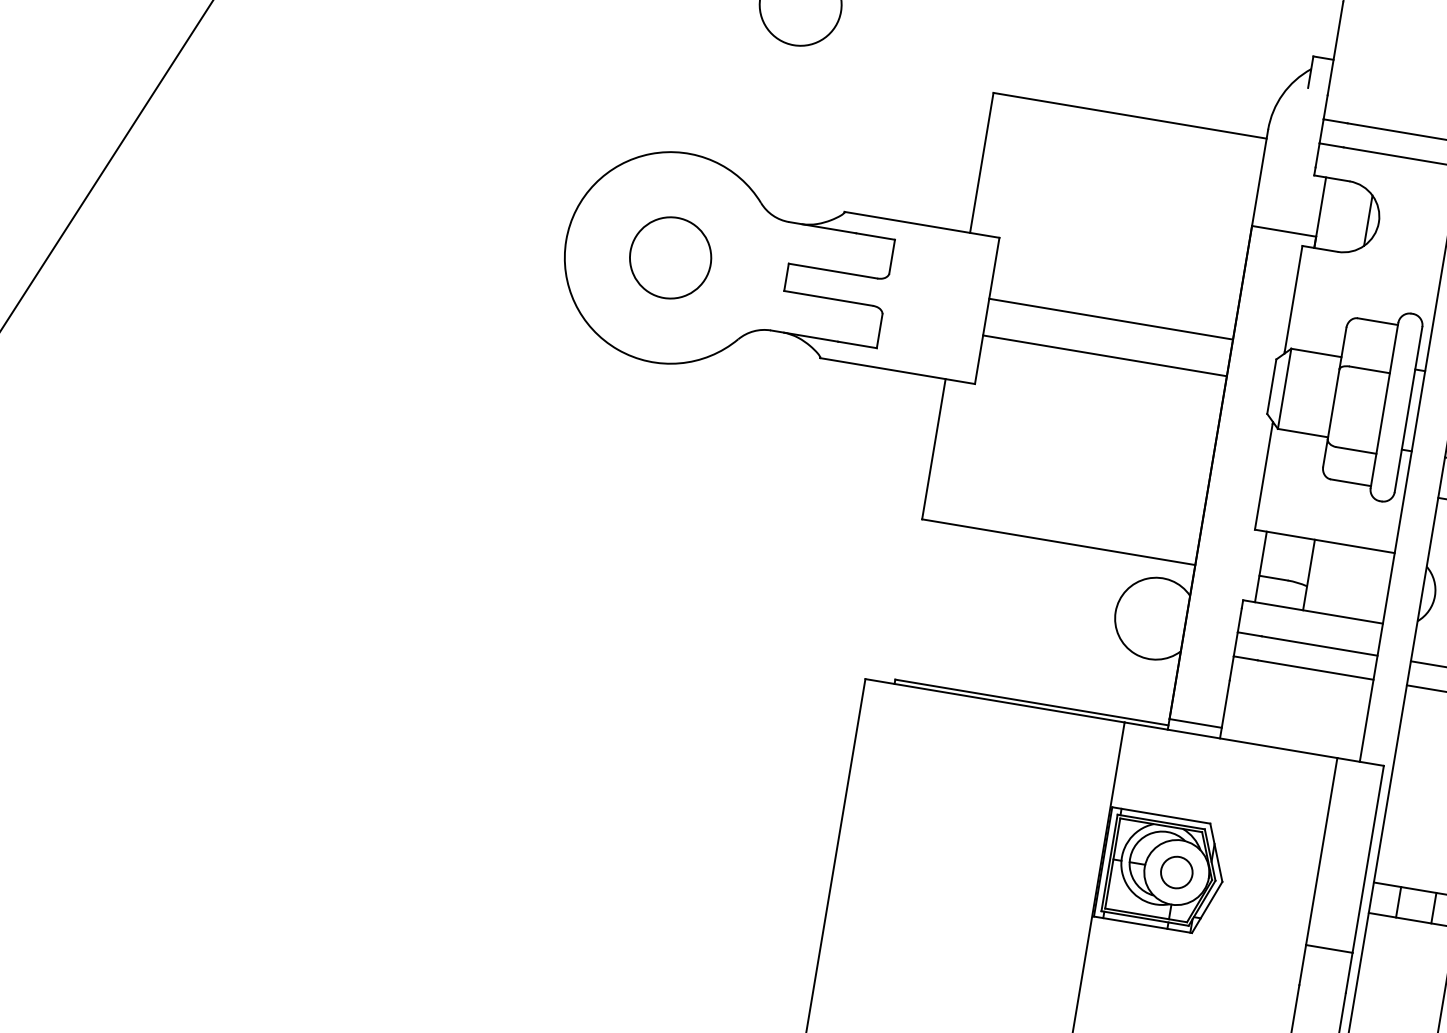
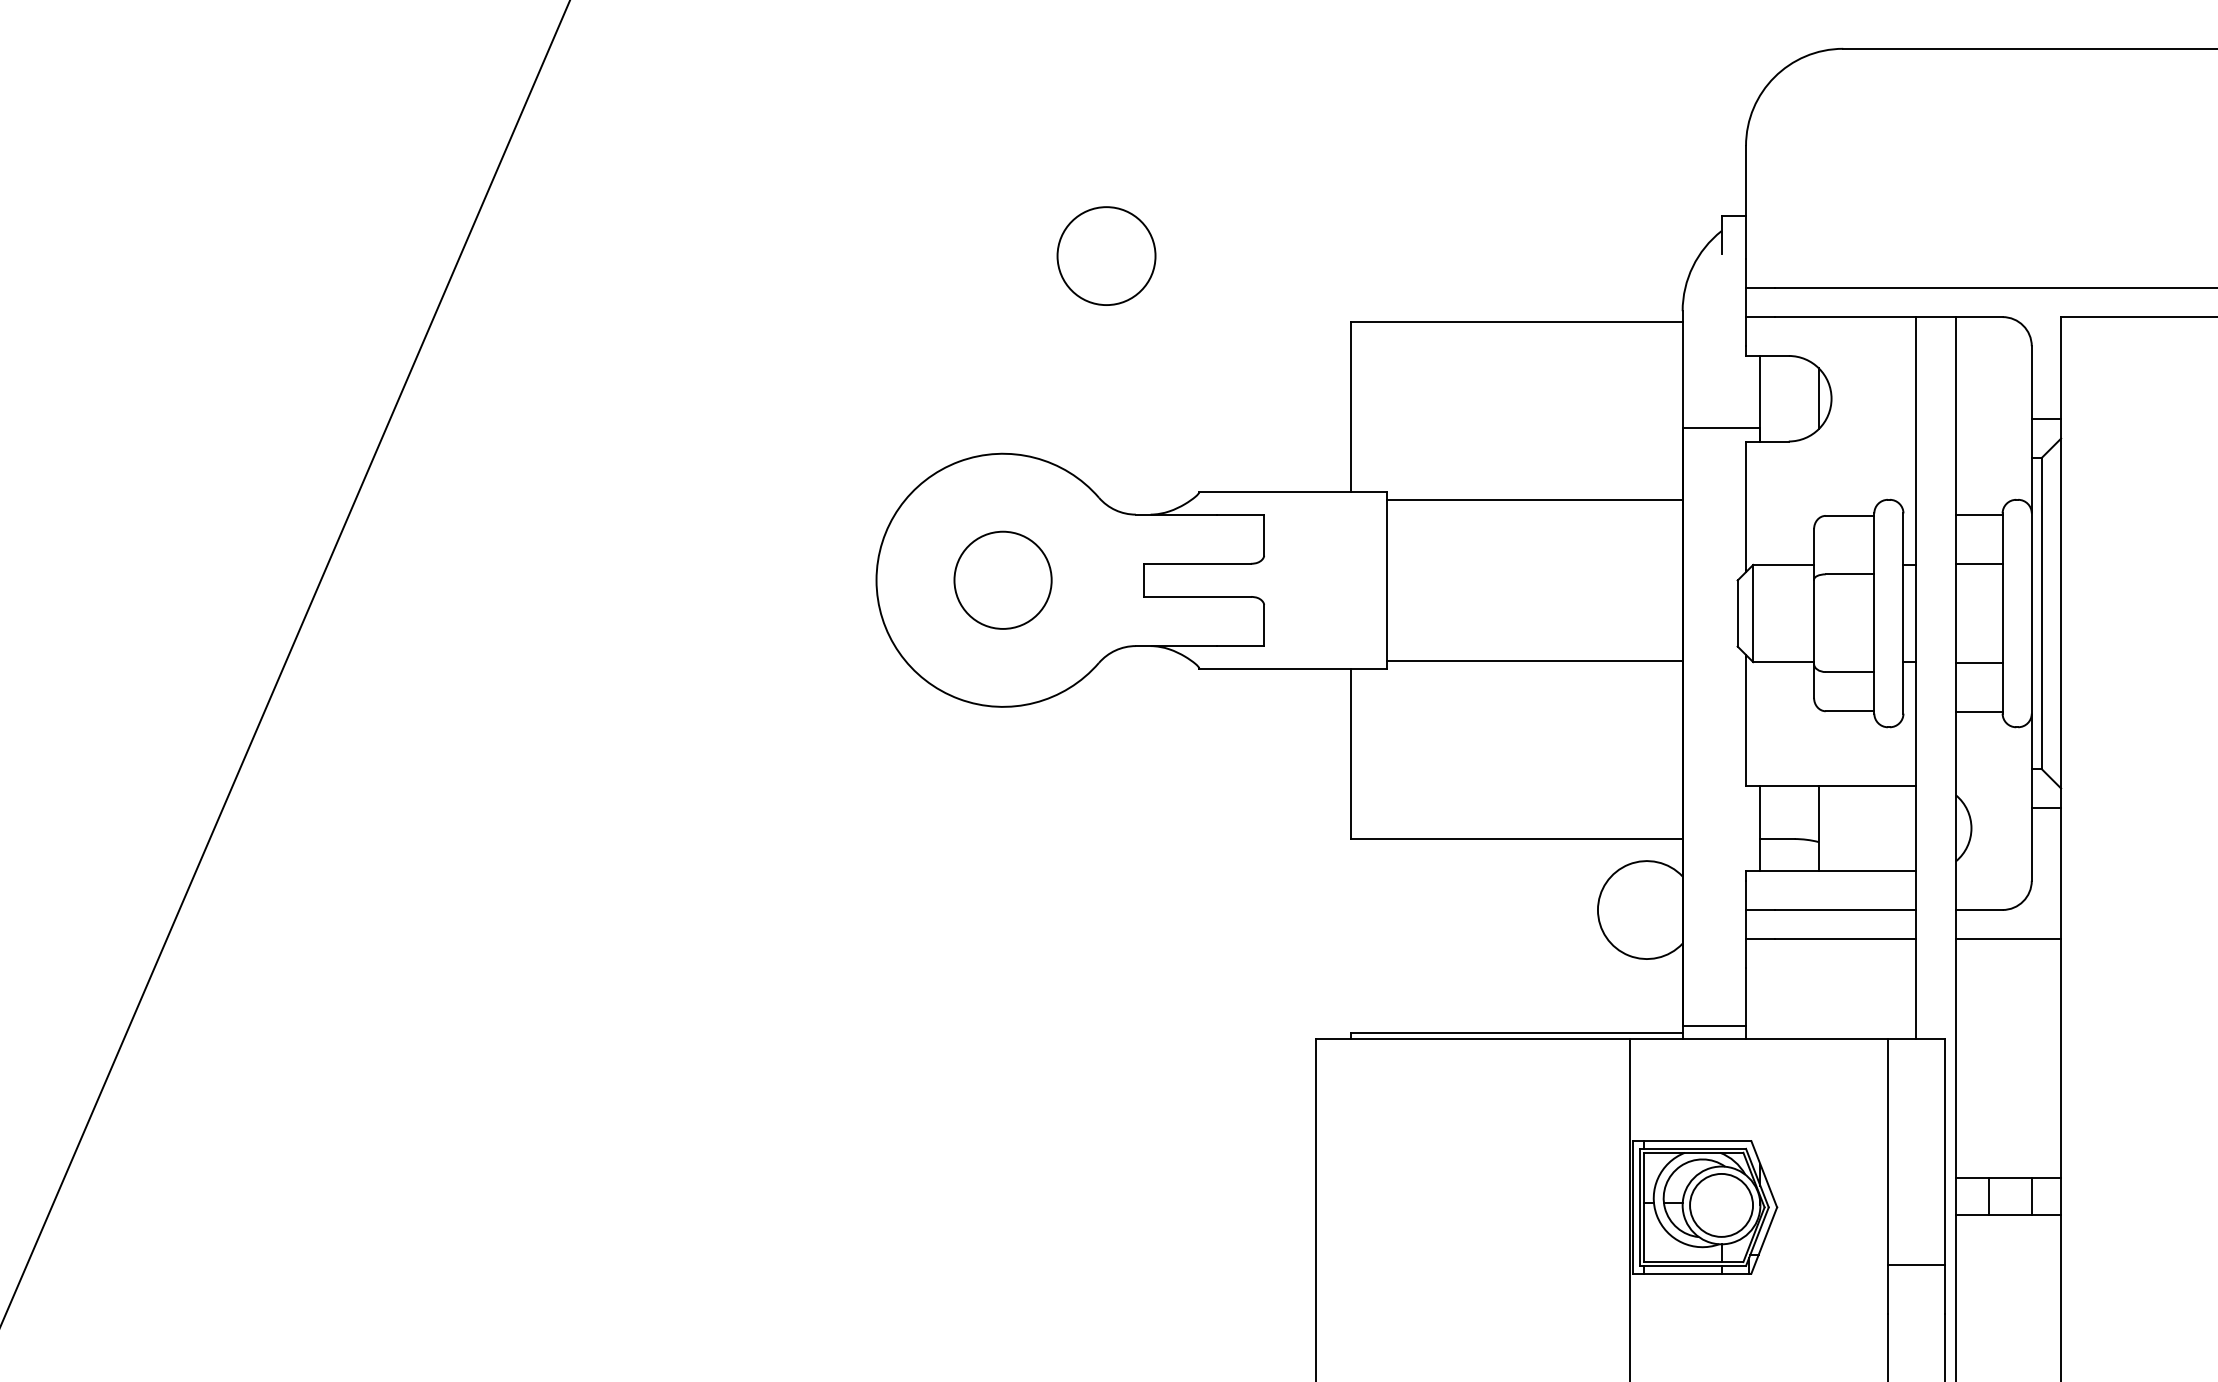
line: (1110, 319) -> (1534, 499), moved
line: (1104, 356) -> (1534, 661), moved
circle: (1176, 871) -> (1721, 1204), size x1.67

